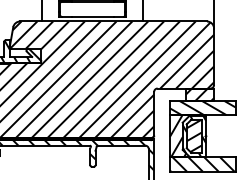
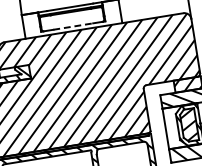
line: (92, 16) -> (72, 26), solid -> dashed
hatch: (183, 136) -> (178, 127), removed

